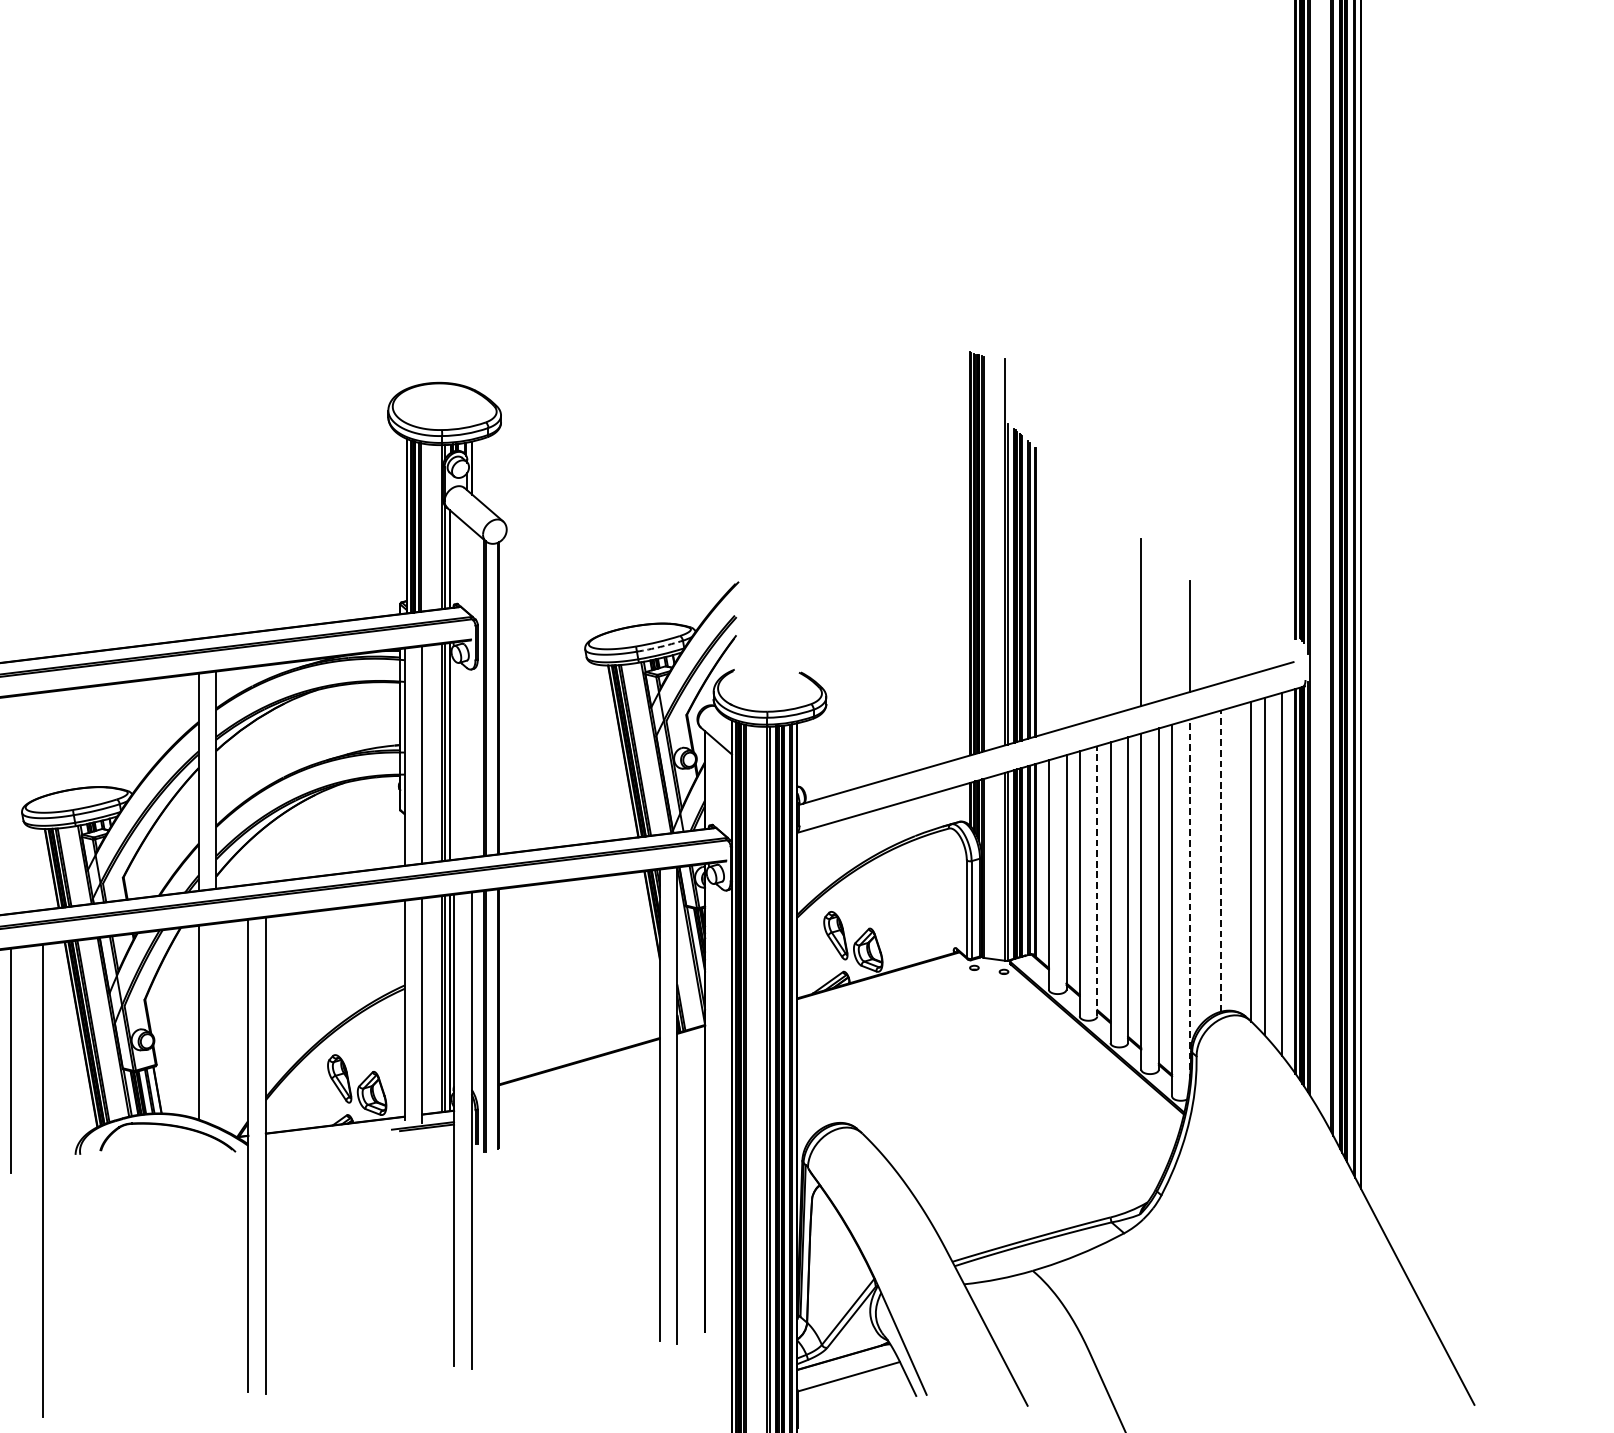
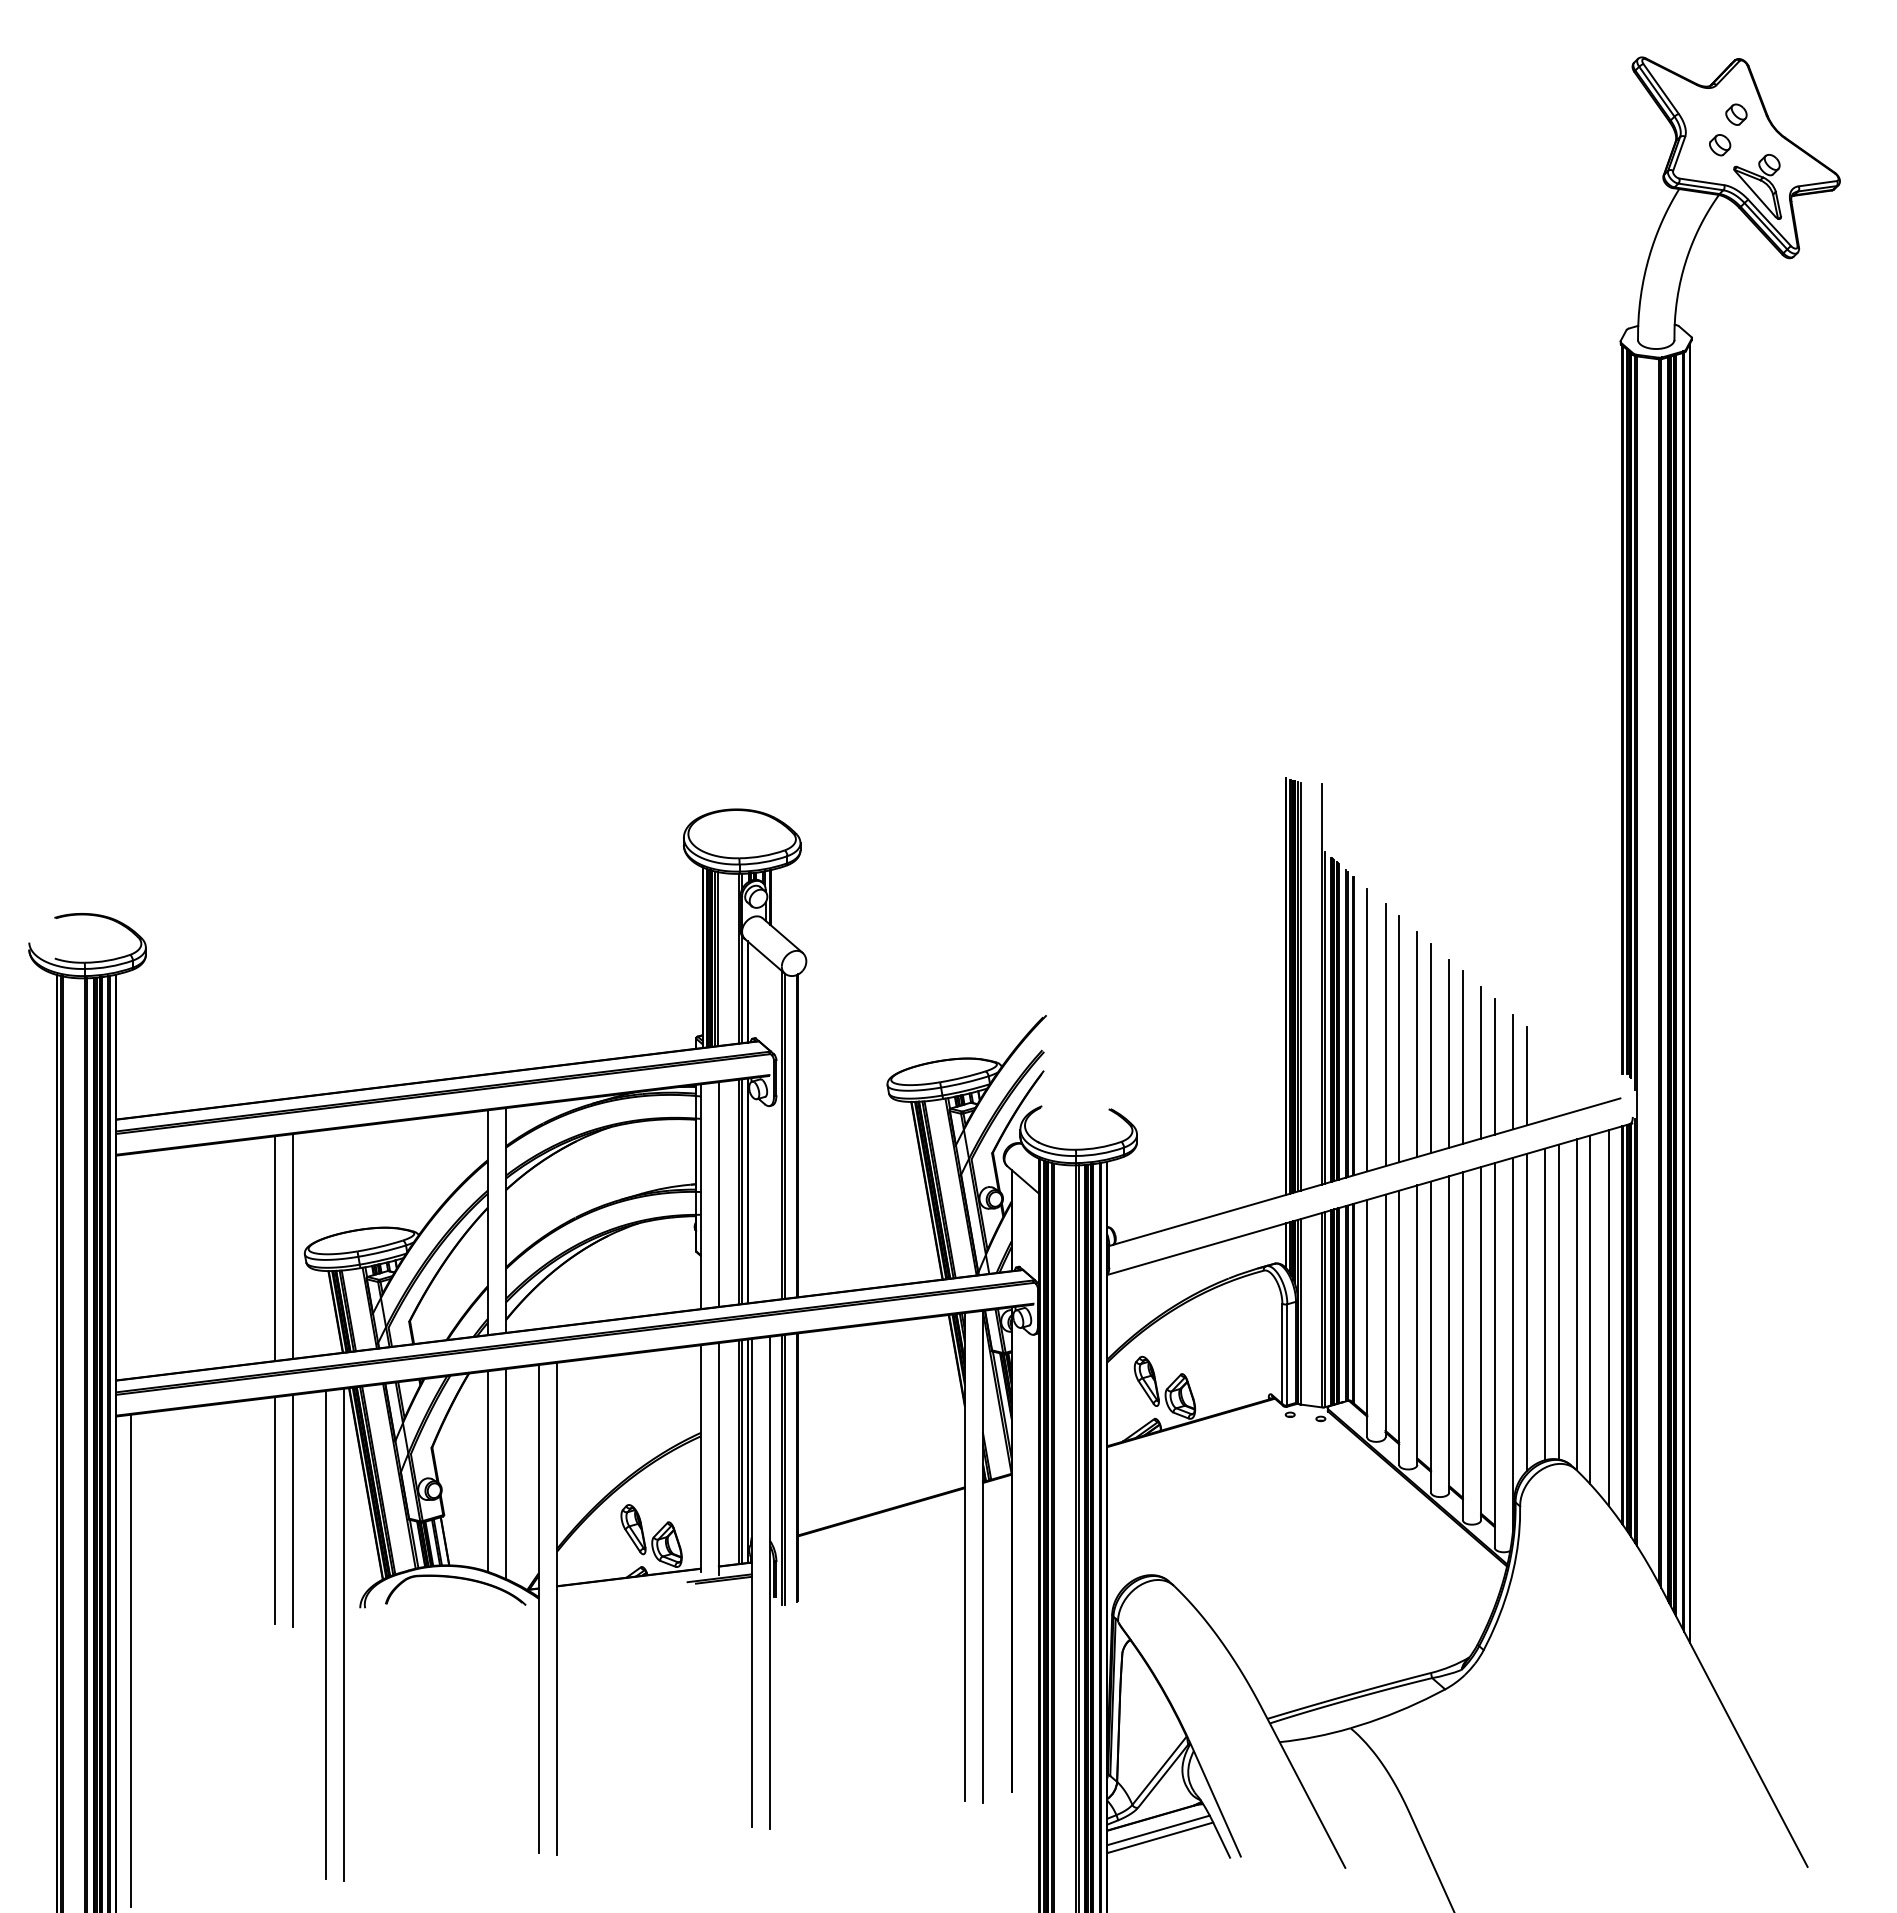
line: (1049, 595) -> (1367, 1029), added
line: (1066, 601) -> (1385, 1035), added
line: (1080, 605) -> (1399, 1039), added
line: (1097, 610) -> (1417, 1044), added
line: (1110, 613) -> (1431, 1048), added
line: (1128, 618) -> (1449, 1053), added
line: (1159, 627) -> (1481, 1062), added
line: (1171, 631) -> (1494, 1066), added
line: (1202, 639) -> (1526, 1075), added
arc: (660, 646) -> (965, 1082), dashed -> solid
line: (11, 805) -> (293, 1246), added
line: (1233, 858) -> (1558, 1301), added
line: (1220, 861) -> (1544, 1304), dashed -> solid
line: (1202, 869) -> (1526, 1312), added
line: (1097, 881) -> (1417, 1325), dashed -> solid
line: (1189, 899) -> (1512, 1344), dashed -> solid
line: (216, 1025) -> (506, 1474), added
line: (60, 1180) -> (344, 1634), added
line: (847, 1369) -> (1158, 1830), added

